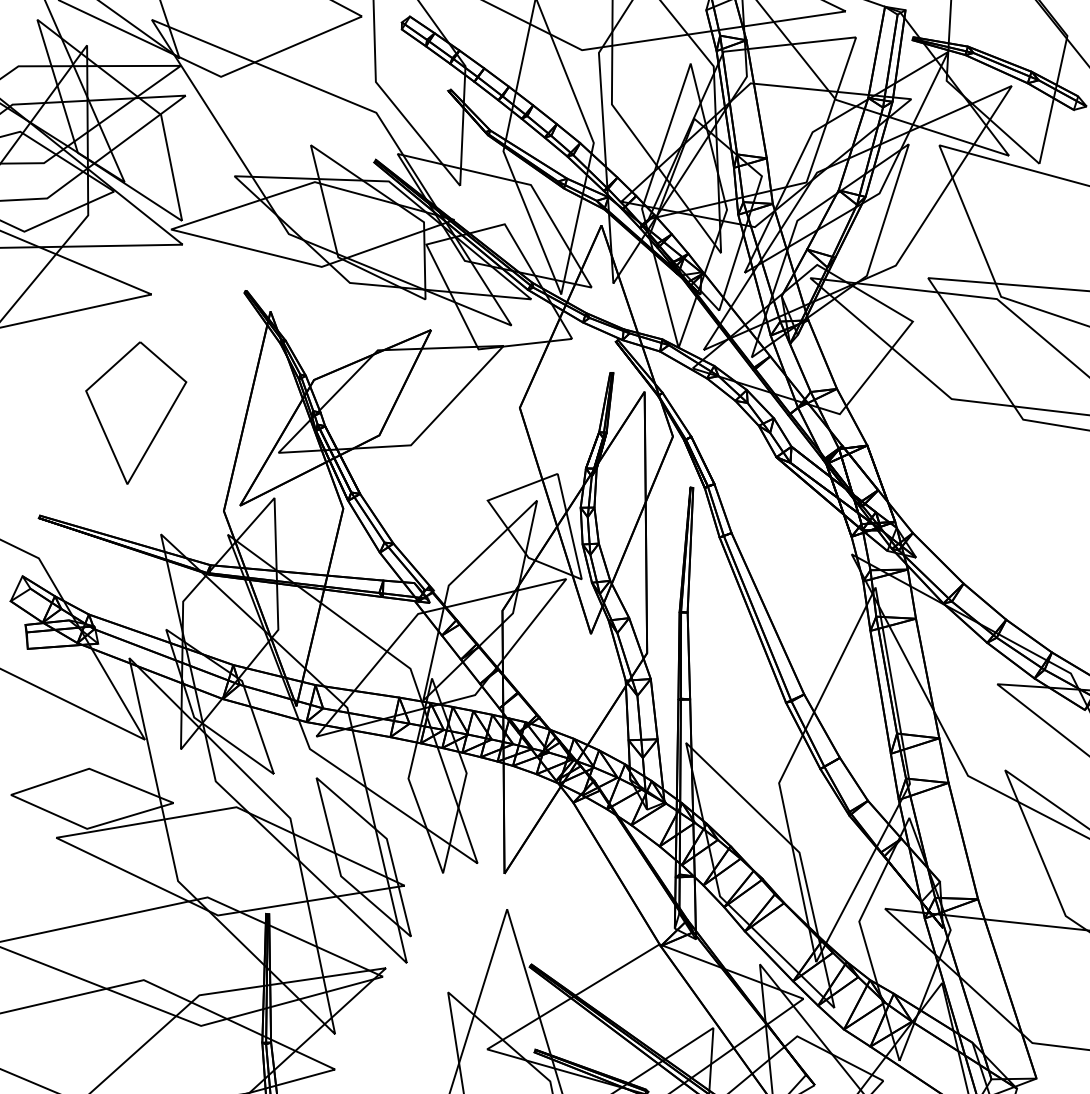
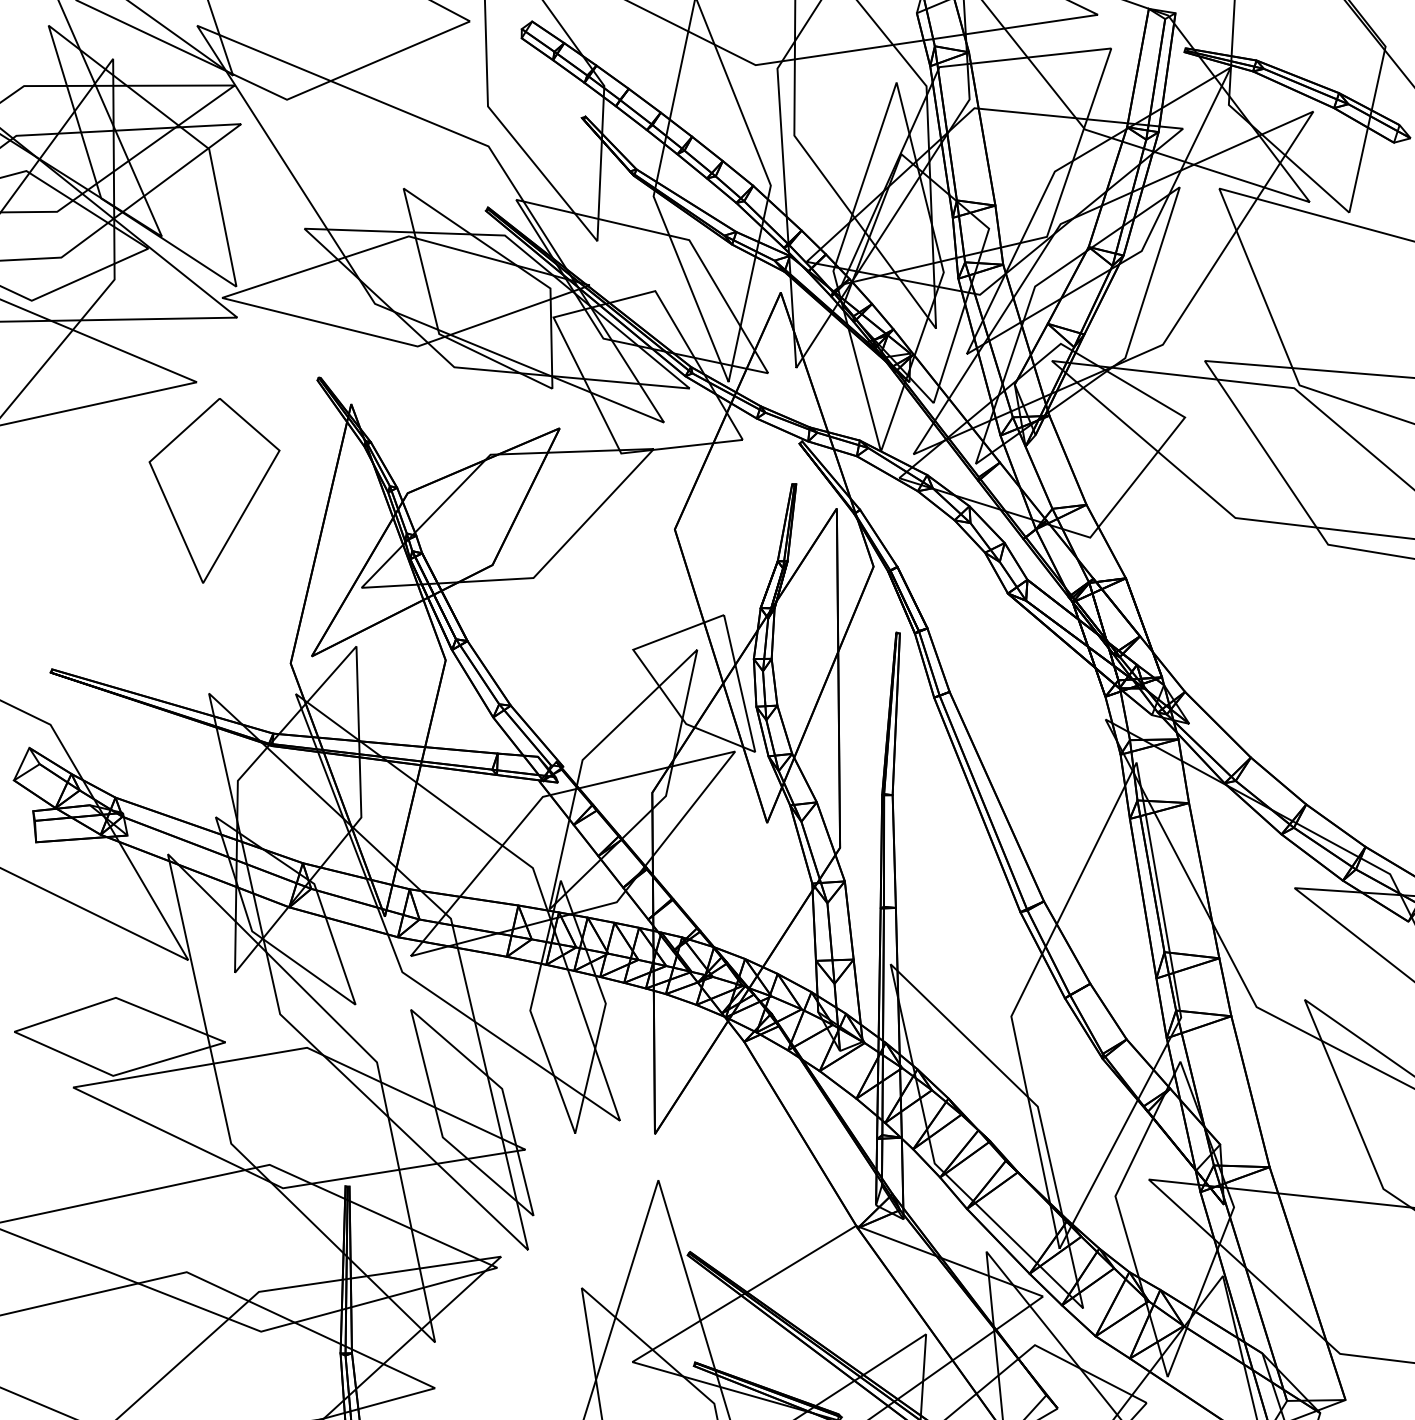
part: (136, 412) -> (214, 489), moved

